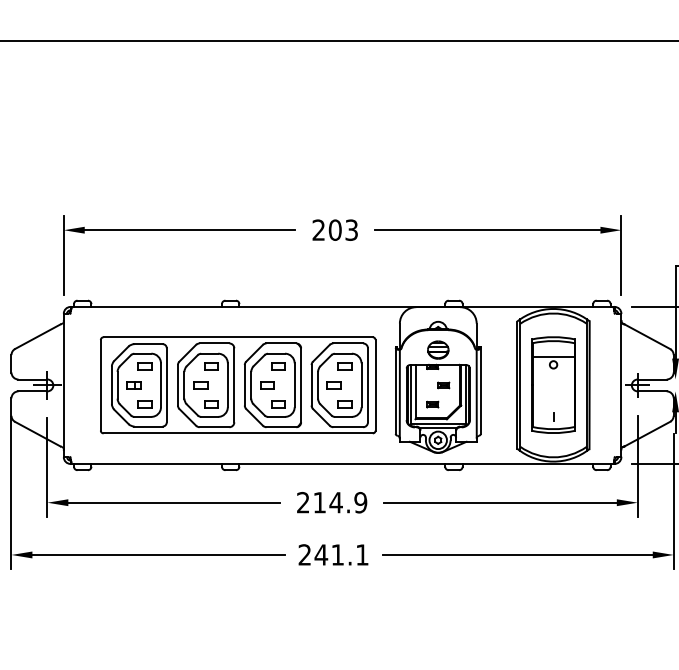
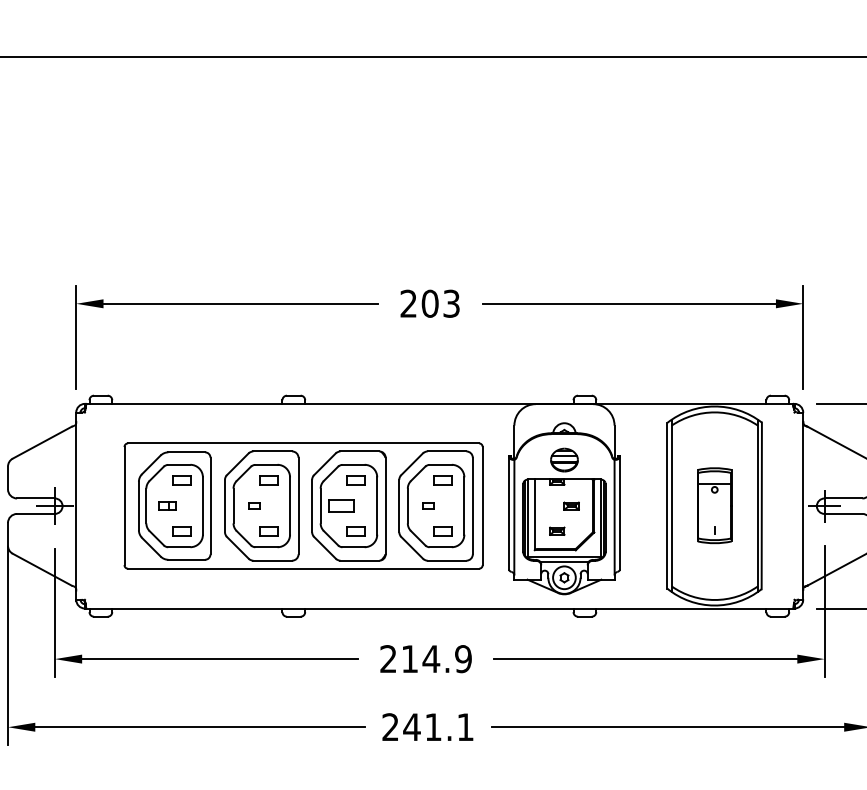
part: (553, 384) -> (714, 504), size x0.6
part: (200, 385) -> (254, 506), size x0.6
part: (267, 385) -> (341, 506), size x1.4
part: (333, 385) -> (427, 506), size x0.6

